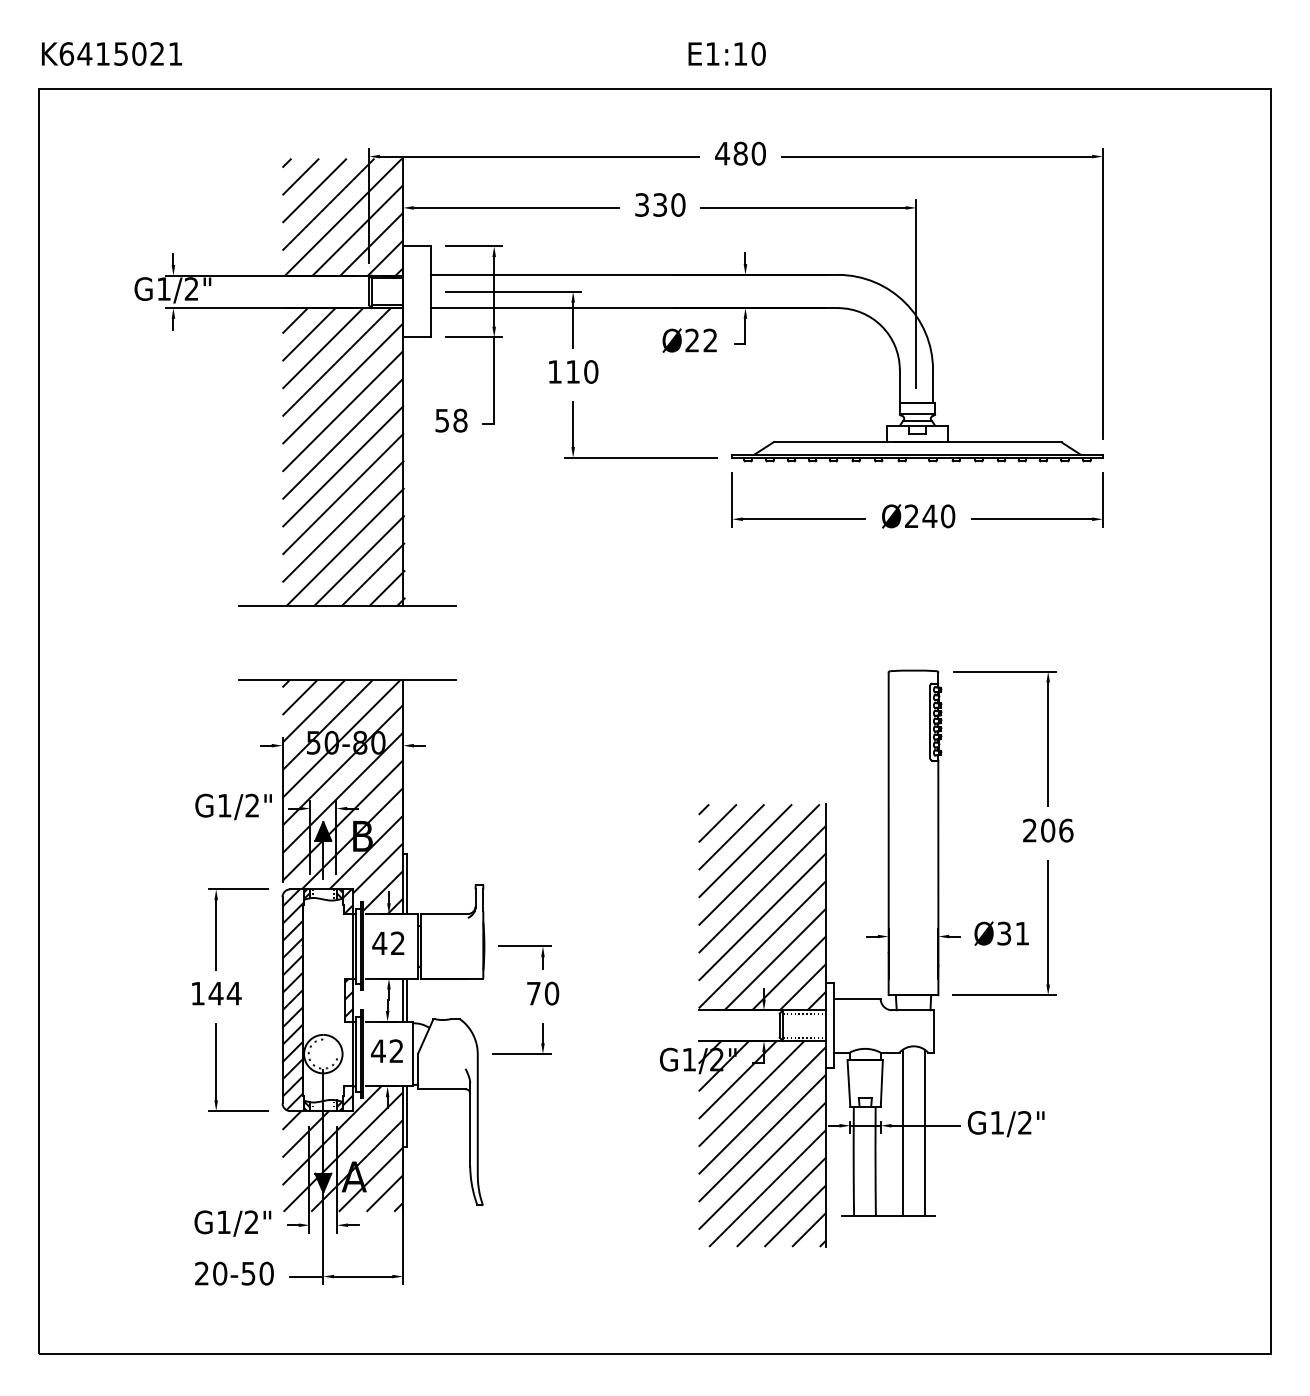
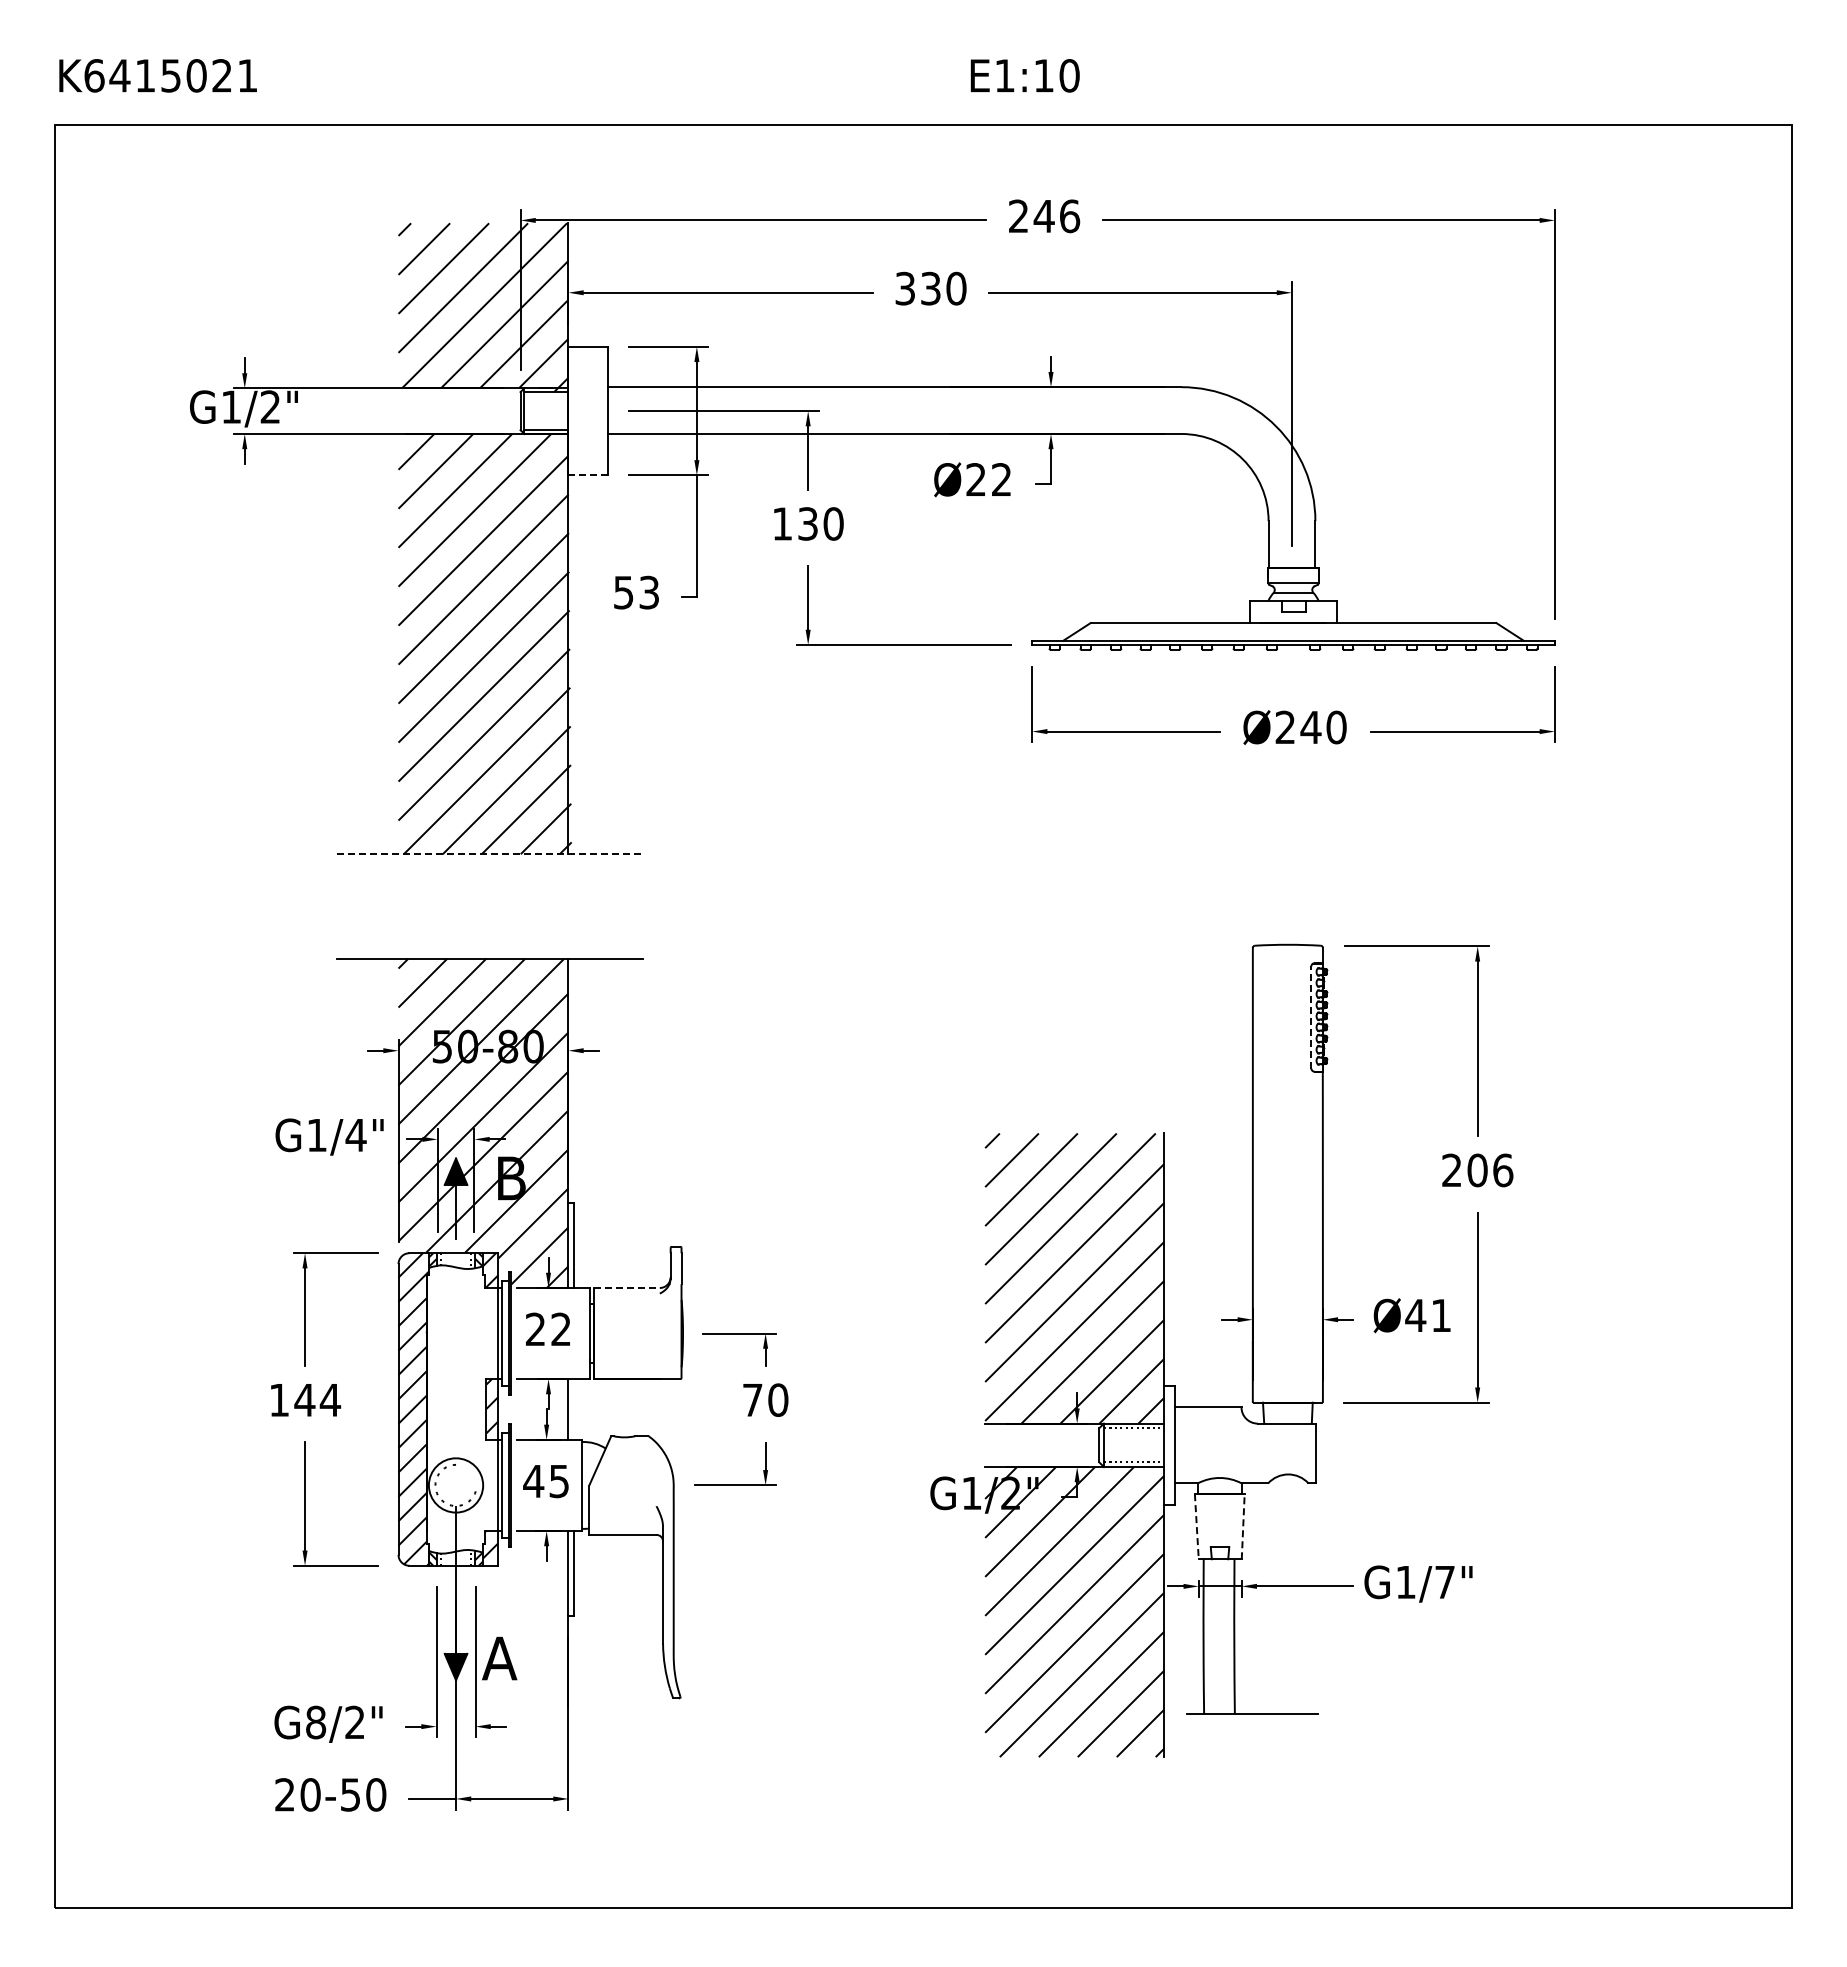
text: (740, 153) -> (1044, 216), 480 -> 246
line: (417, 337) -> (588, 475), solid -> dashed
text: (572, 371) -> (807, 523), 110 -> 130
text: (460, 420) -> (649, 592), 58 -> 53
line: (347, 606) -> (490, 854), solid -> dashed
line: (930, 722) -> (1311, 1017), solid -> dashed
text: (252, 805) -> (355, 1134), G1/2" -> G1/4"
line: (444, 914) -> (627, 1288), solid -> dashed
text: (1004, 933) -> (1415, 1315), Ø31 -> Ø41
text: (379, 942) -> (535, 1328), 42 -> 22
line: (406, 1000) -> (573, 1409), removed
text: (396, 1051) -> (558, 1481), 42 -> 45
line: (848, 1083) -> (1196, 1526), solid -> dashed
line: (882, 1083) -> (1243, 1526), solid -> dashed
text: (1024, 1122) -> (1444, 1581), G1/2" -> G1/7"
line: (902, 1132) -> (1272, 1596), removed
line: (924, 1132) -> (1303, 1596), removed
hatch: (342, 1148) -> (483, 1618), removed
text: (224, 1222) -> (316, 1722), G1/2" -> G8/2"

